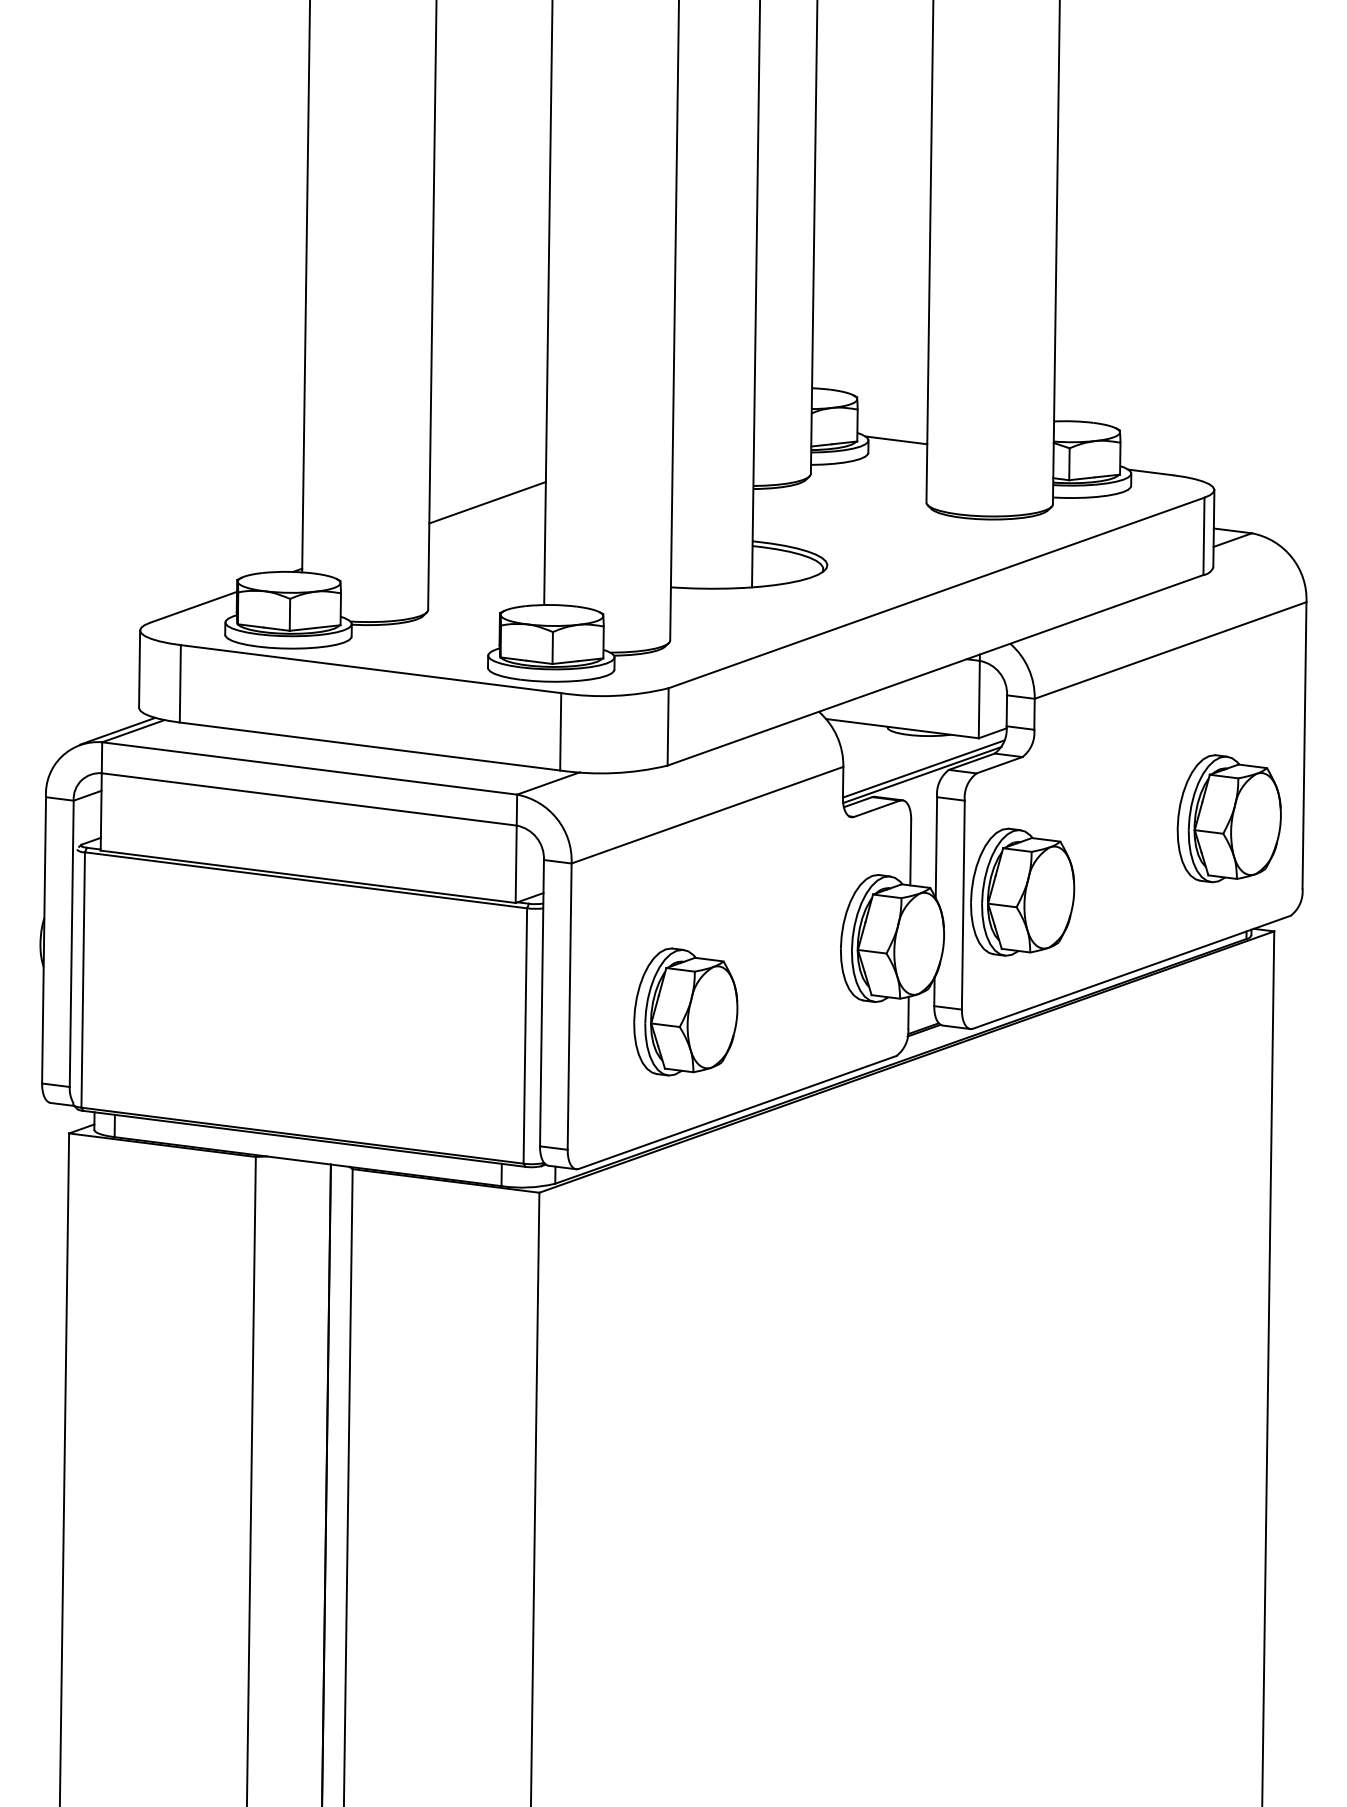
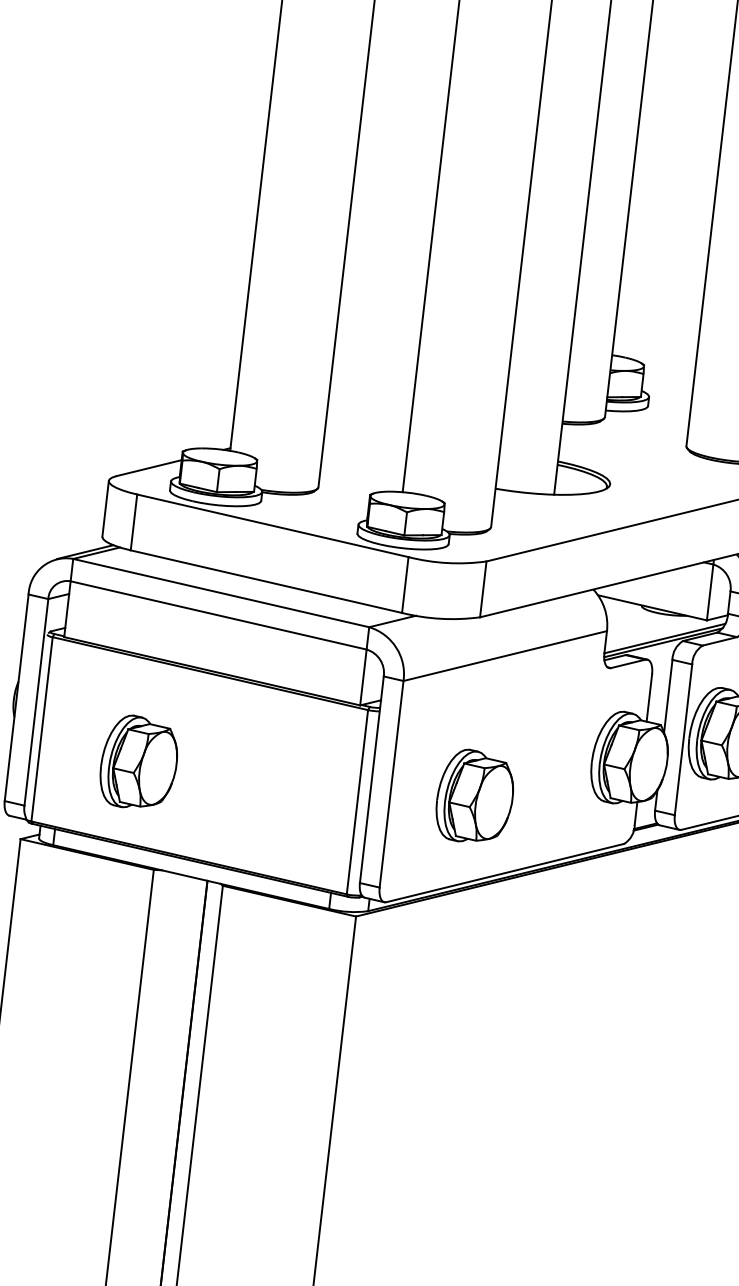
line: (896, 440) -> (669, 399), removed
line: (487, 502) -> (369, 413), removed
part: (220, 1011) -> (138, 762), added

